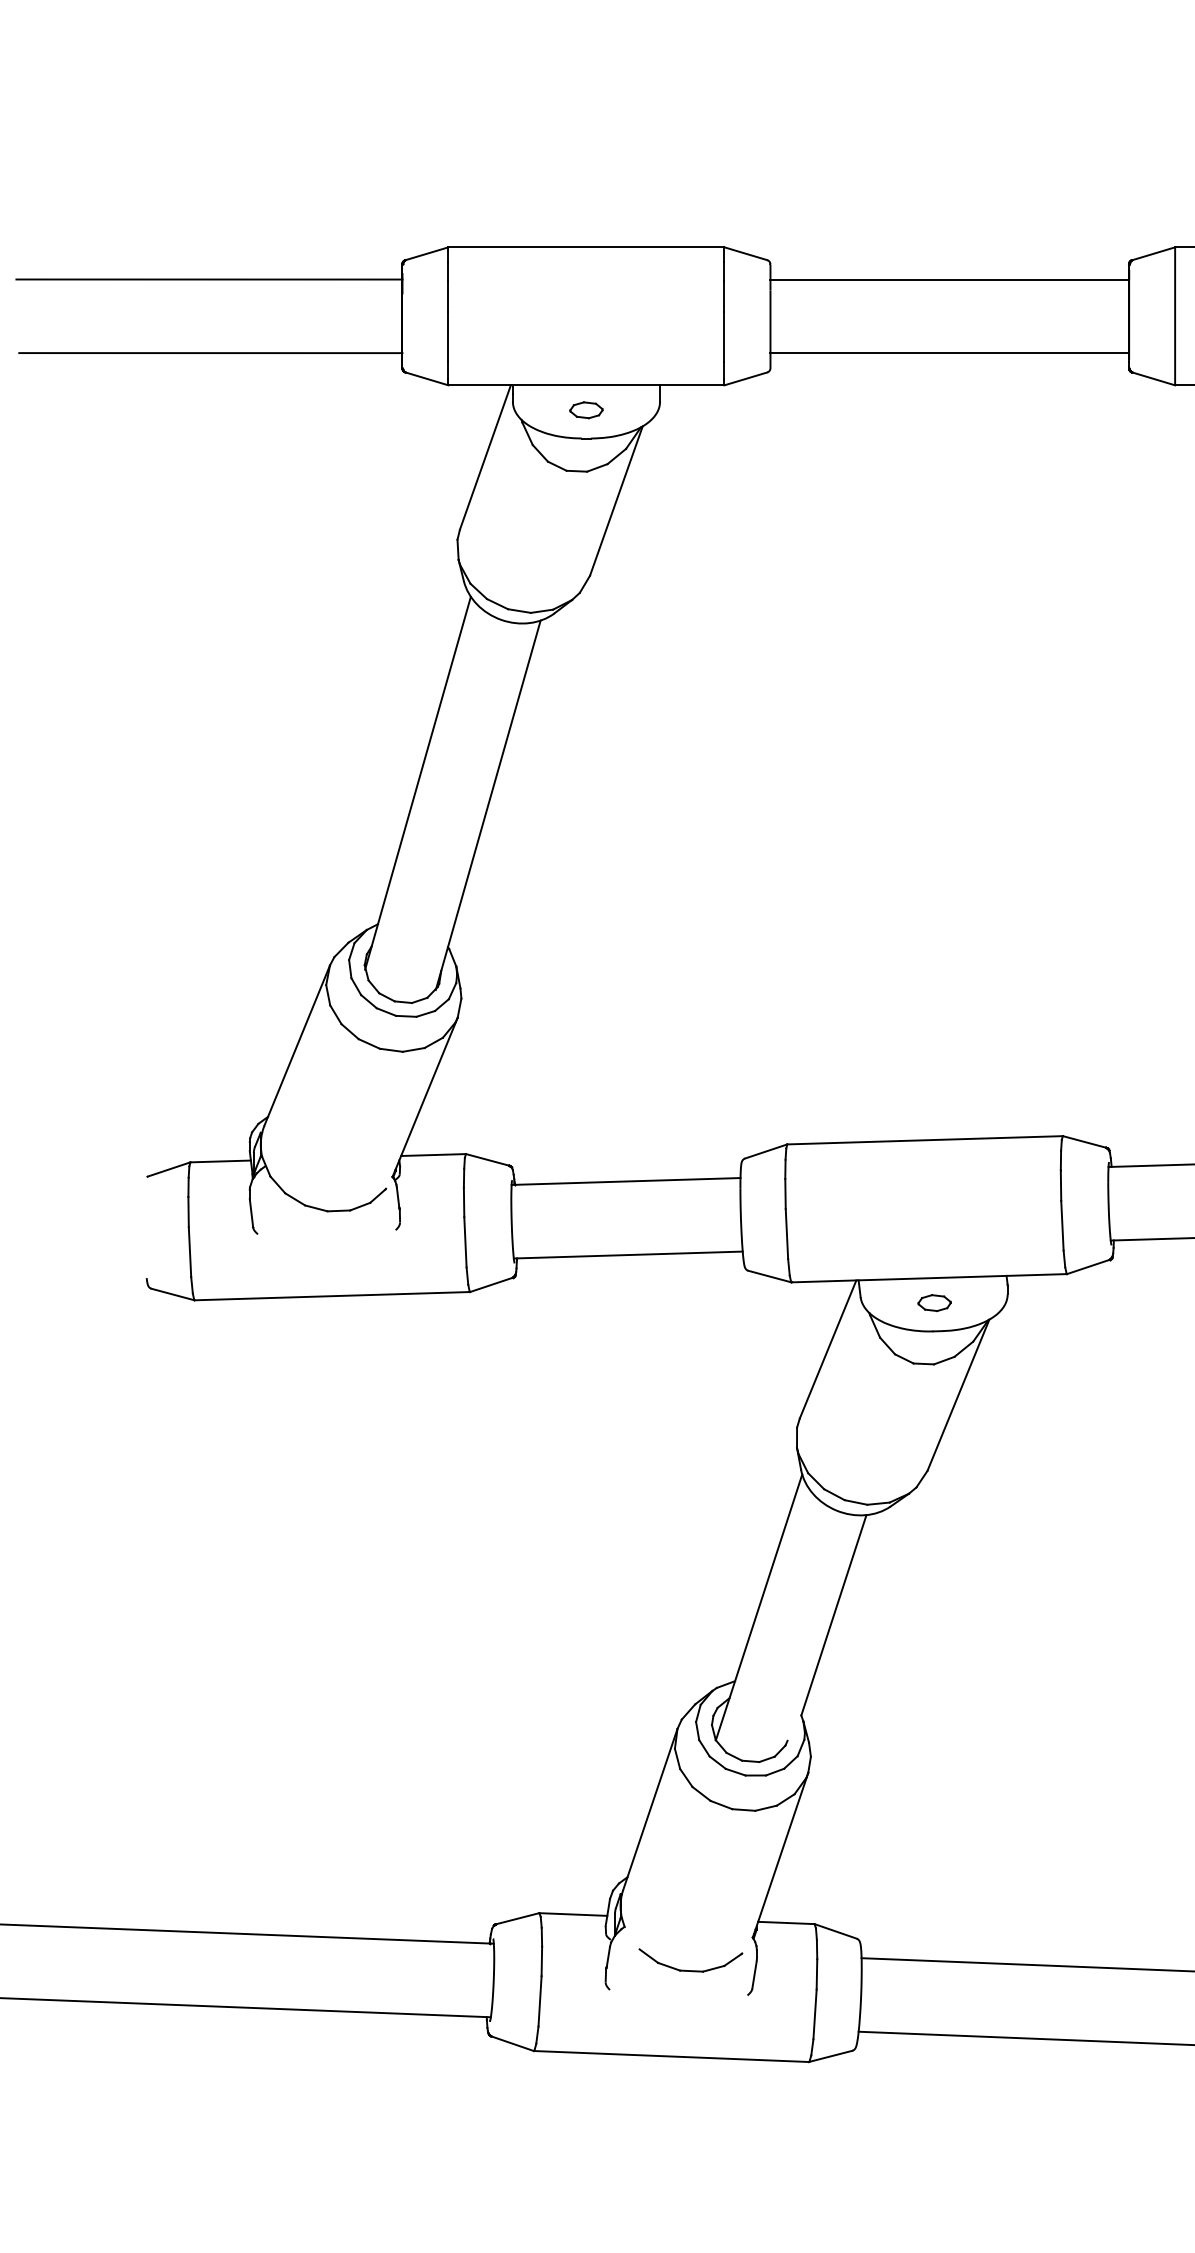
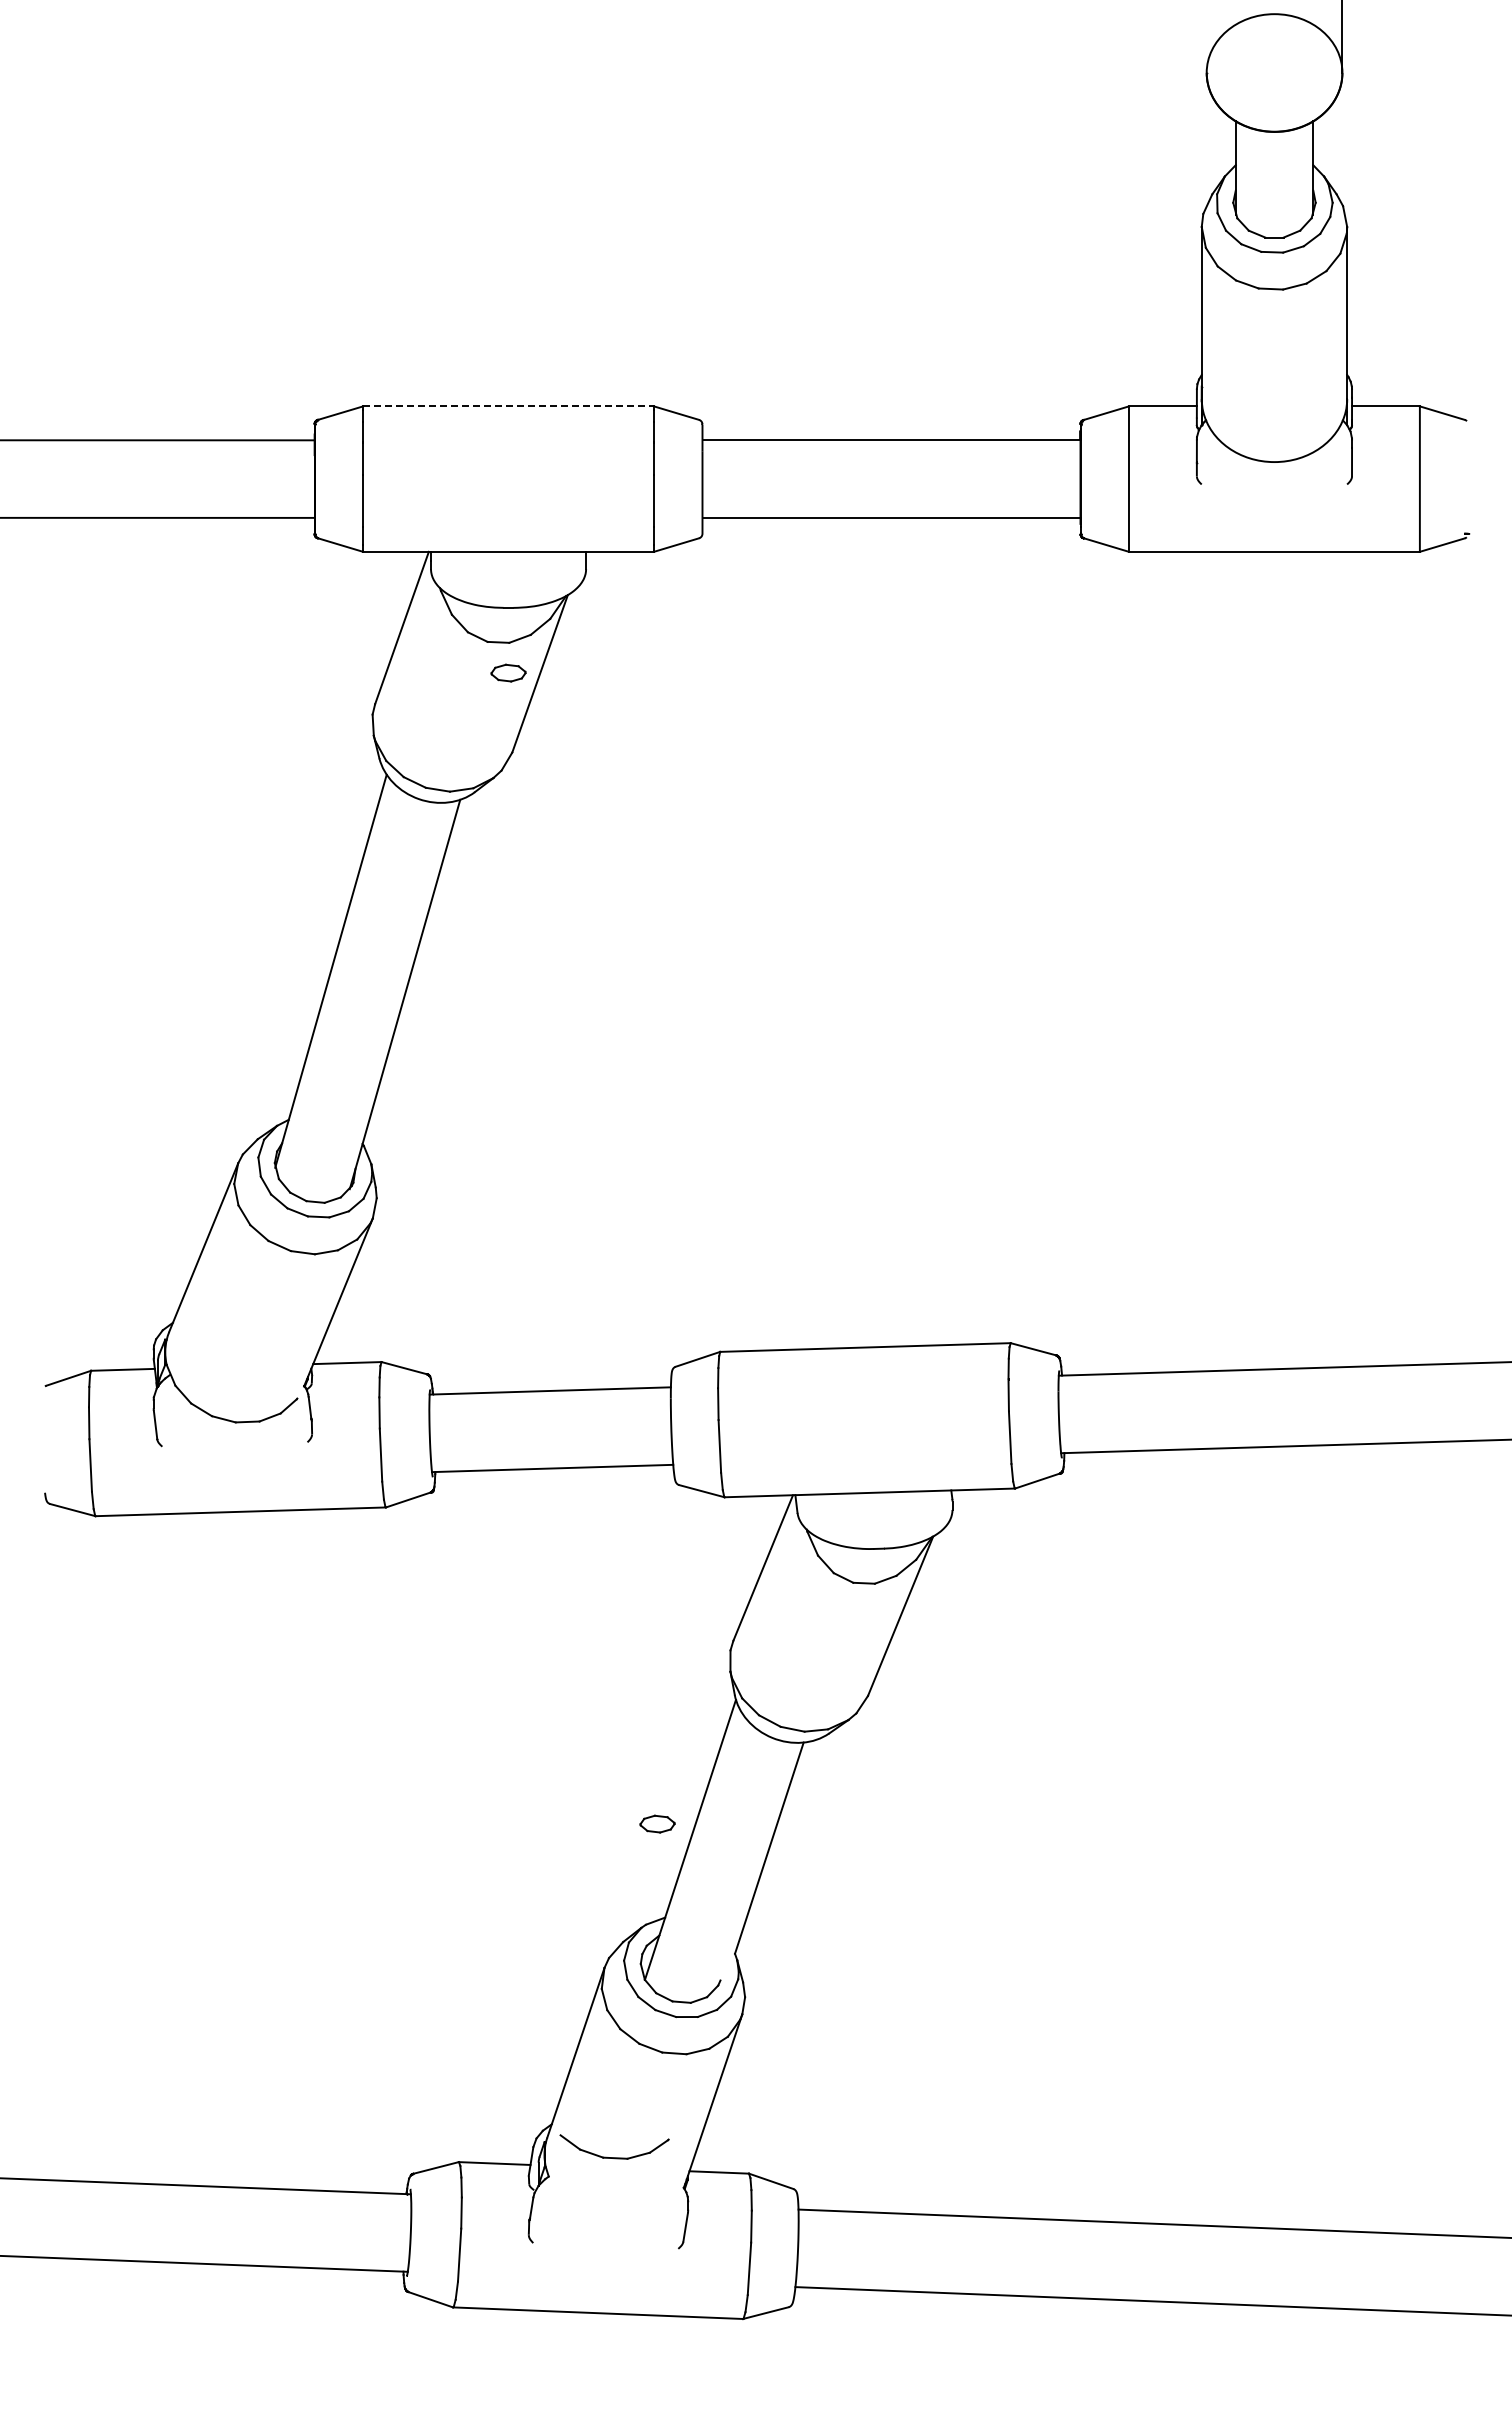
line: (587, 247) -> (509, 406), solid -> dashed
part: (586, 409) -> (508, 672), moved
part: (934, 1302) -> (657, 1823), moved
part: (690, 1970) -> (614, 2157), moved

